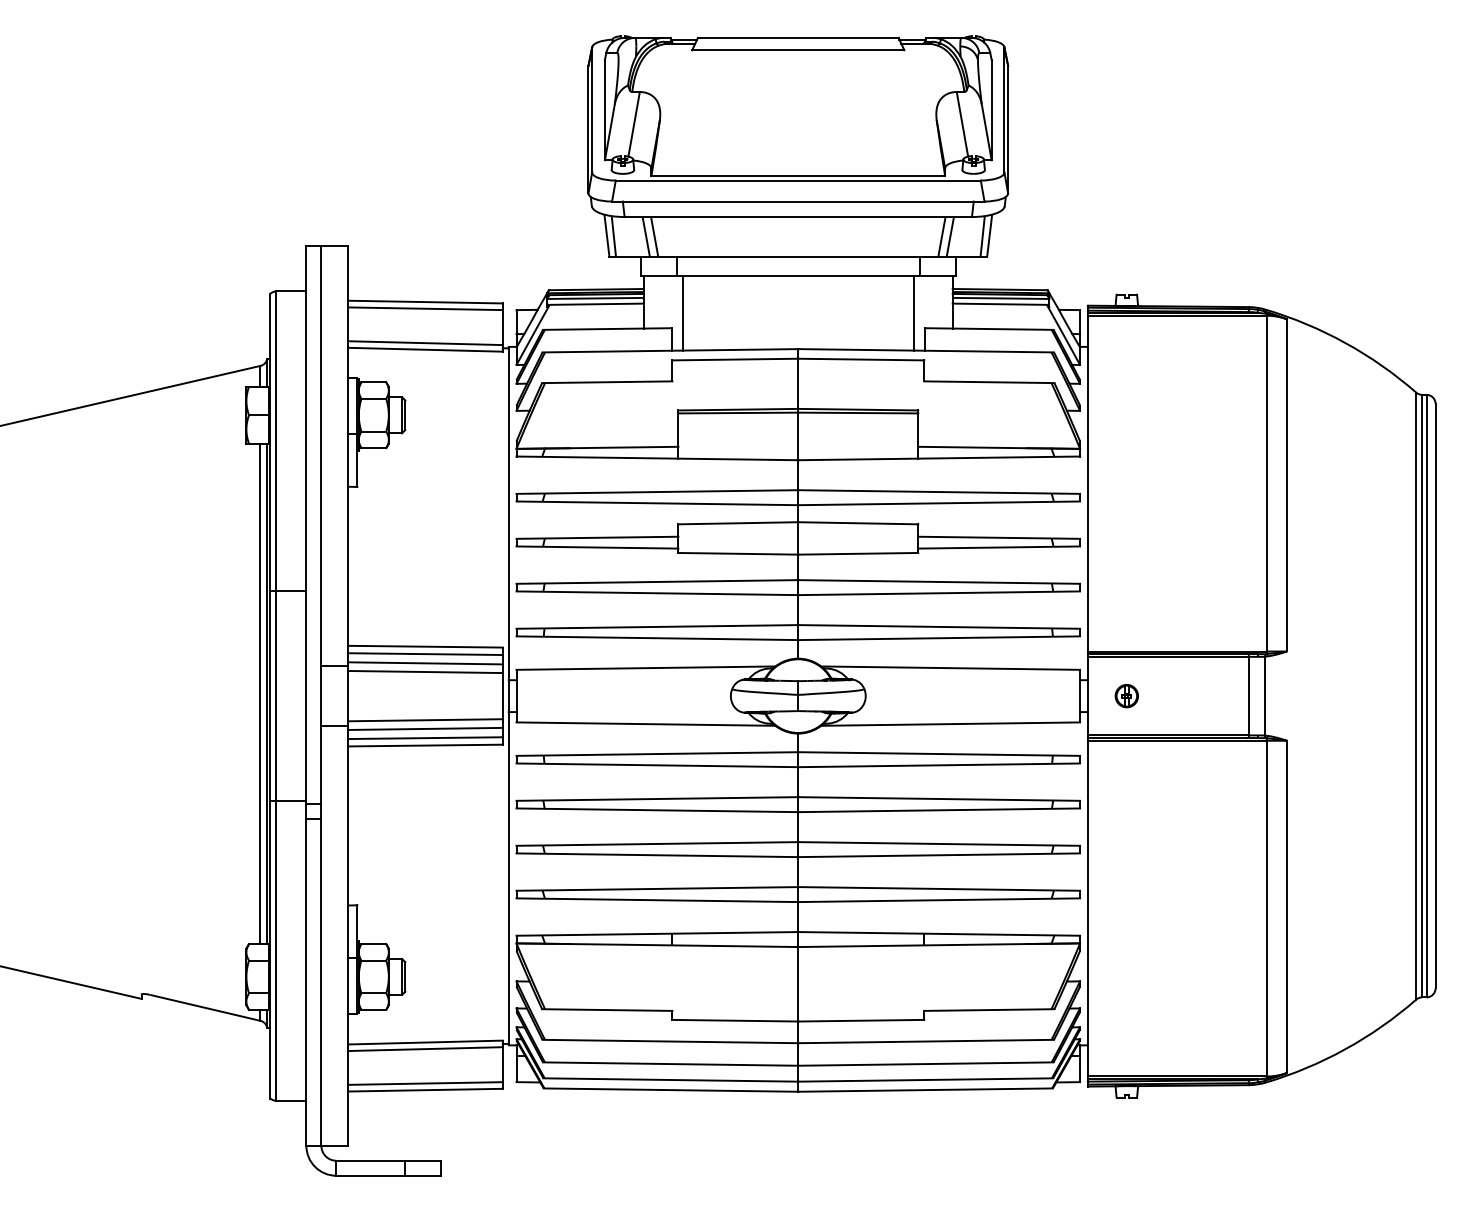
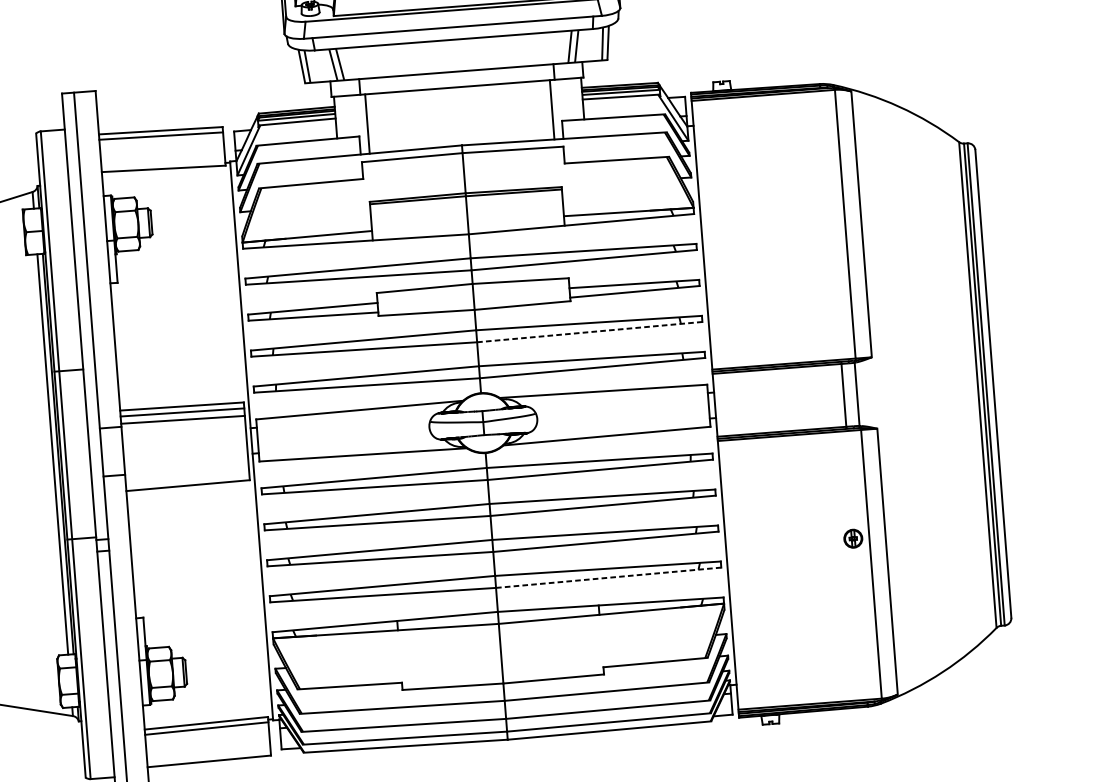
line: (425, 343) -> (163, 163), removed
line: (939, 593) -> (590, 332), solid -> dashed
line: (425, 671) -> (183, 426), removed
part: (1126, 696) -> (853, 539), moved
line: (425, 720) -> (186, 465), removed
line: (425, 728) -> (187, 471), removed
line: (425, 738) -> (187, 479), removed
line: (939, 900) -> (608, 577), solid -> dashed
line: (425, 1083) -> (208, 756), removed

